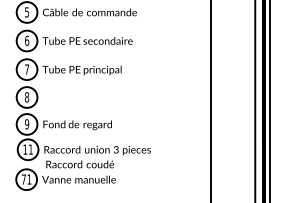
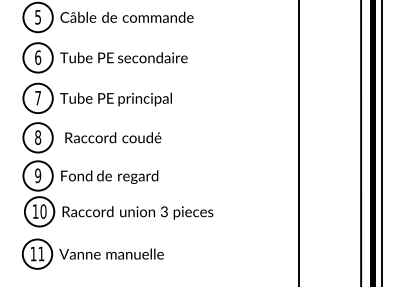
text: (30, 149) -> (42, 211), 11 -> 10
text: (79, 164) -> (112, 137), moved
text: (23, 179) -> (33, 253), 71 -> 11

